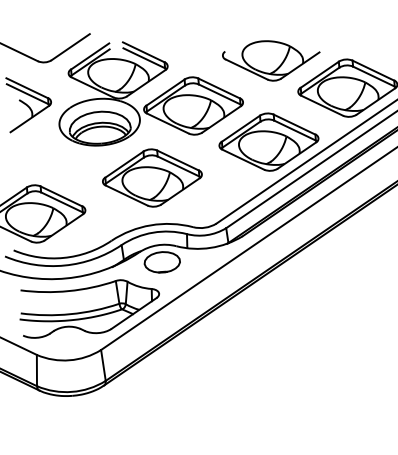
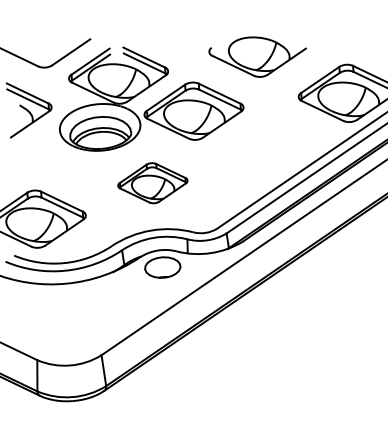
part: (271, 60) -> (257, 56), moved
part: (268, 141) -> (268, 146), removed
part: (152, 177) -> (152, 182), size x0.7
part: (89, 308) -> (89, 313), removed

